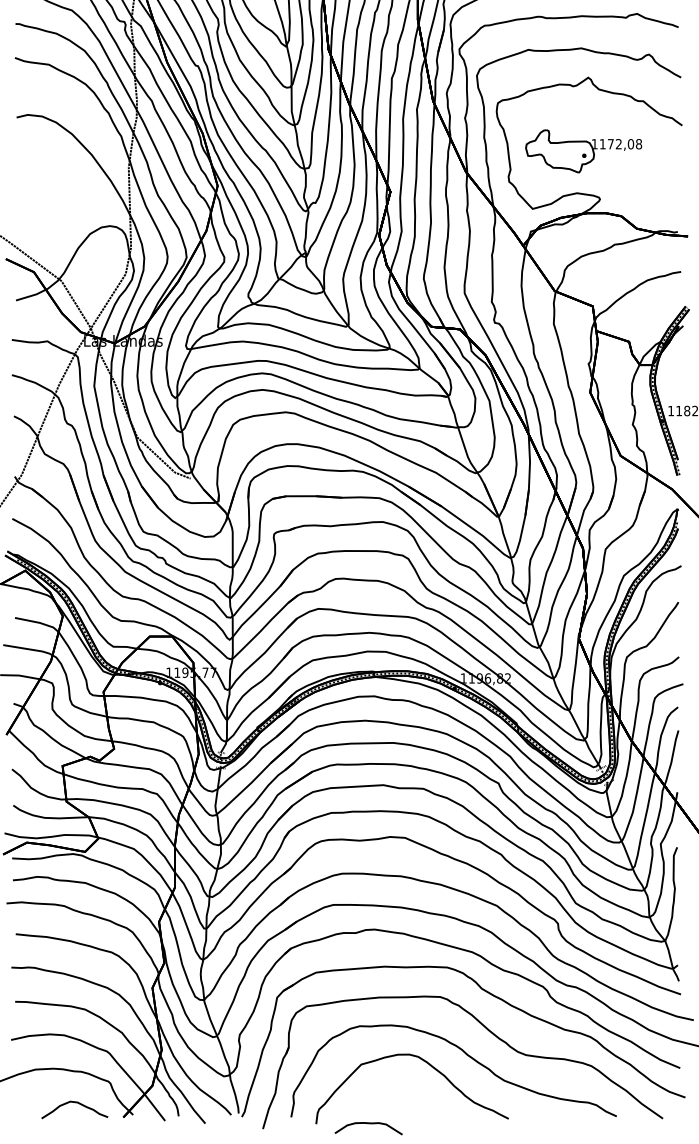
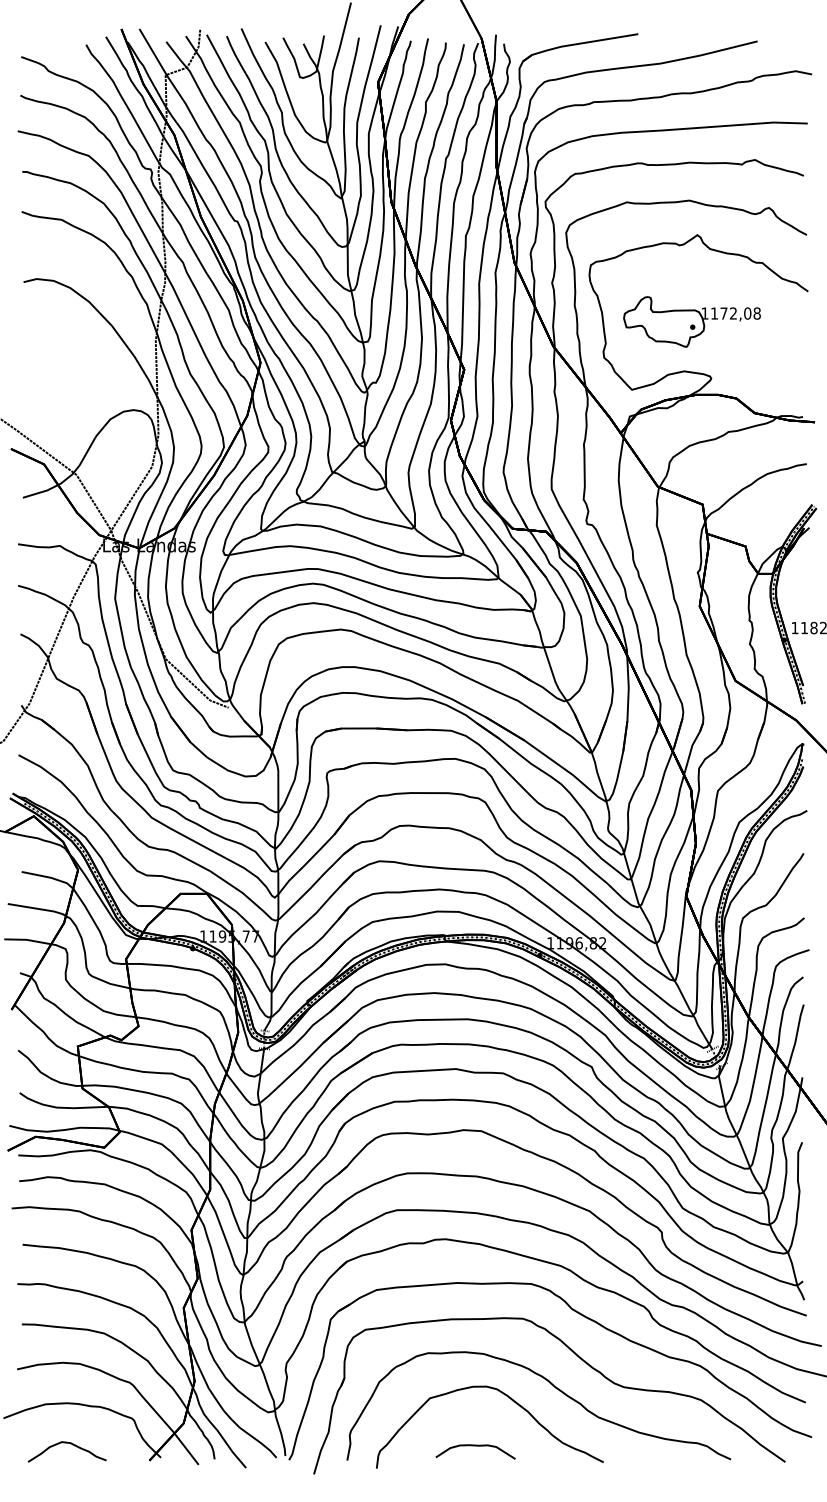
curve: (74, 1102) -> (66, 1443), moved
curve: (368, 1124) -> (475, 1446), moved

